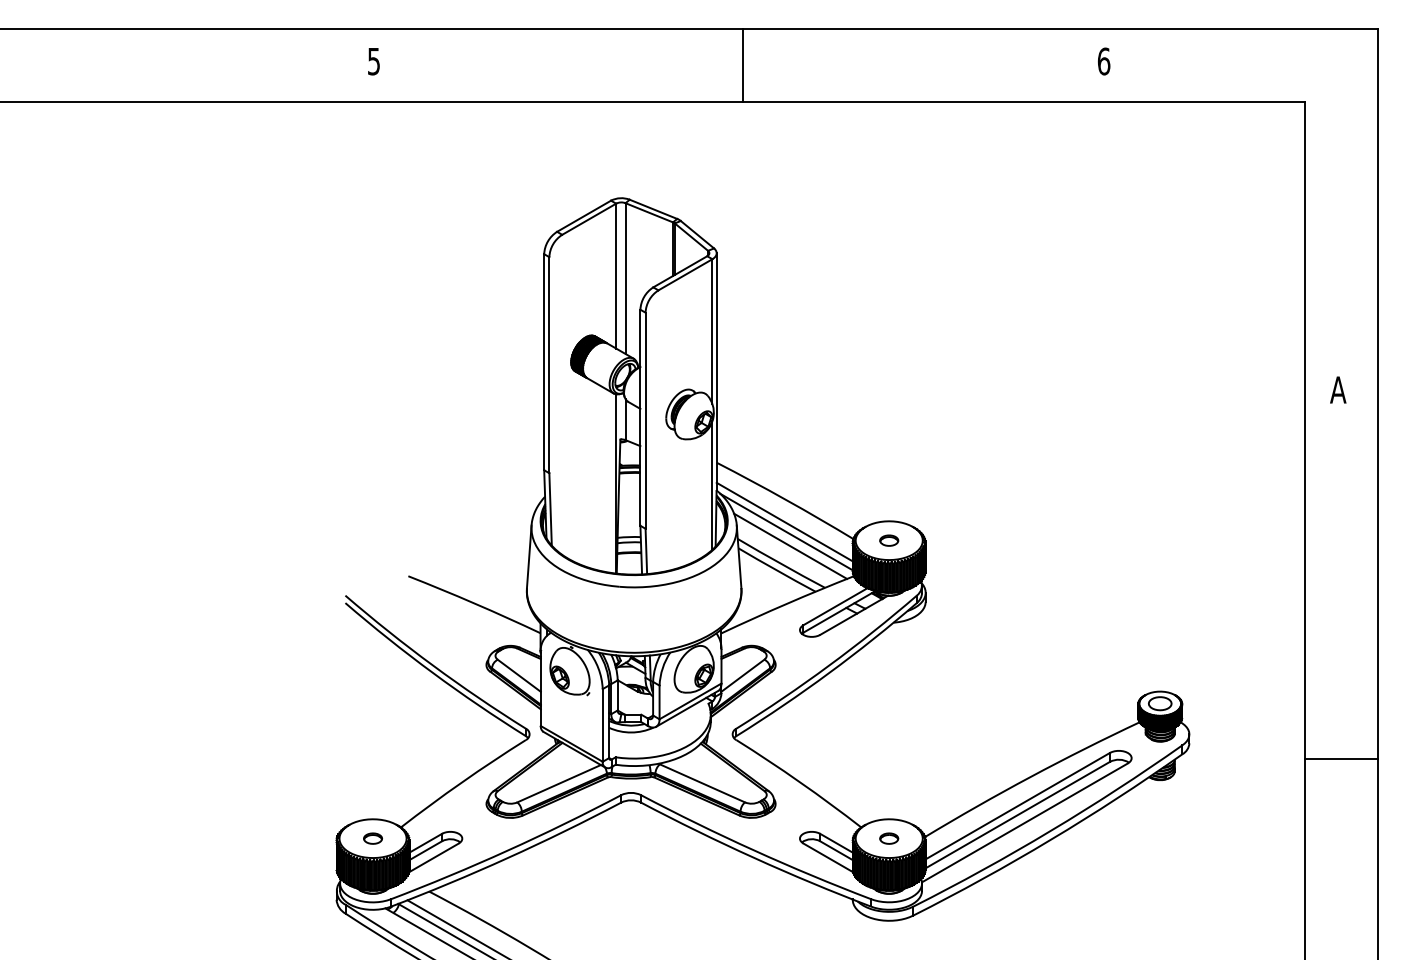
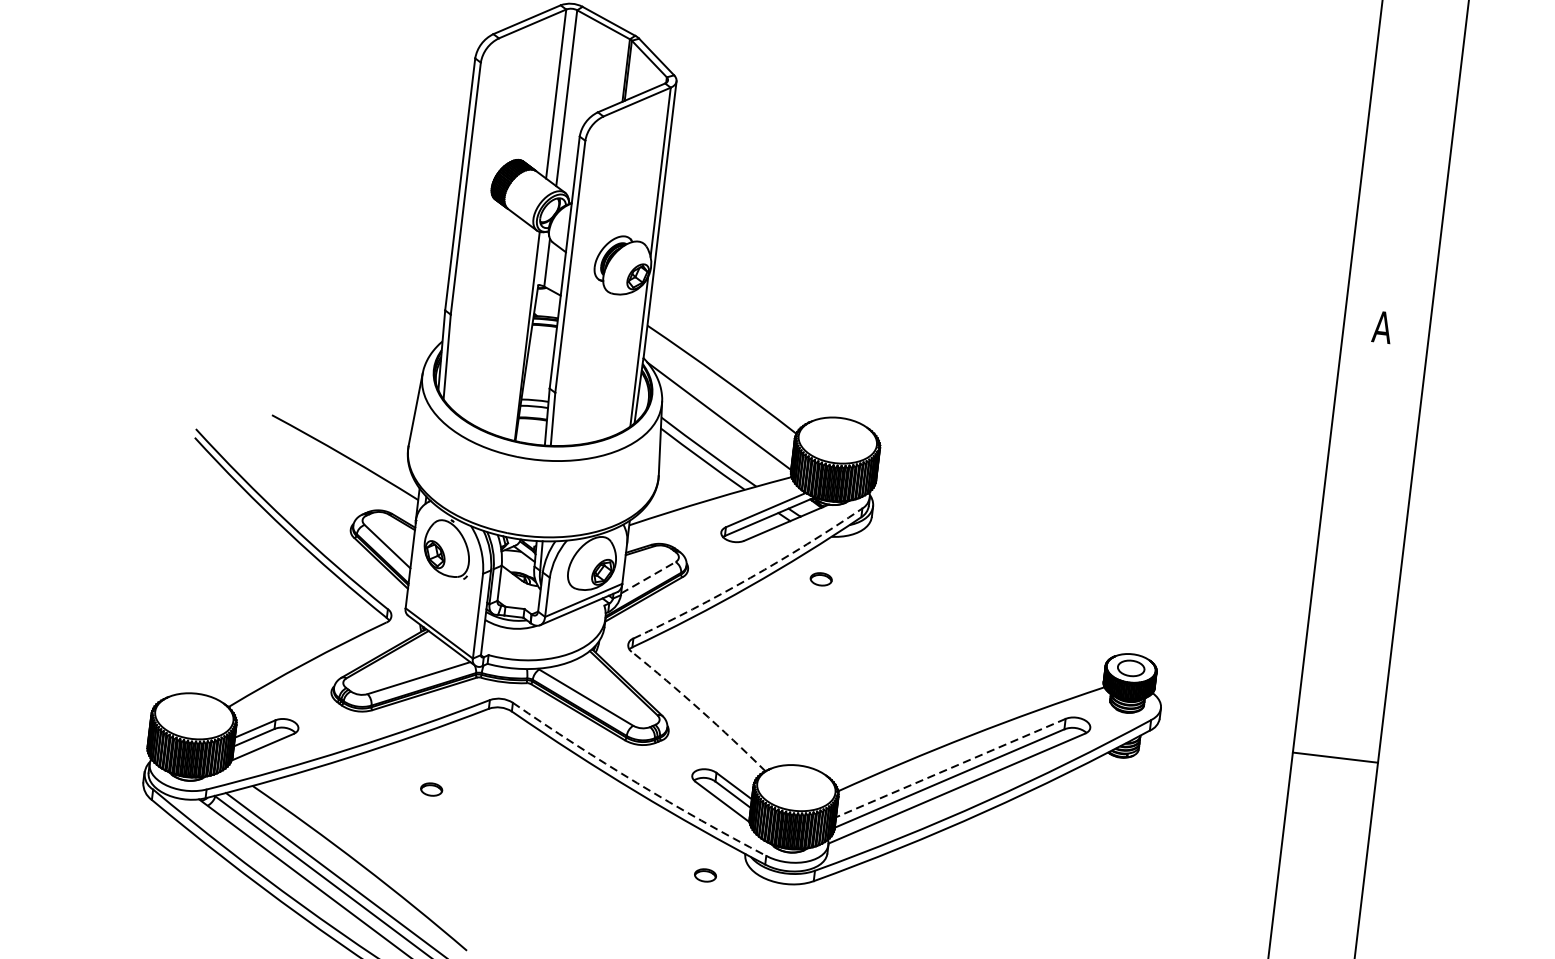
line: (784, 521) -> (718, 403), removed
part: (889, 540) -> (821, 579), moved
line: (790, 545) -> (721, 432), removed
arc: (829, 665) -> (750, 577), solid -> dashed
line: (742, 675) -> (647, 577), solid -> dashed
arc: (800, 782) -> (700, 710), solid -> dashed
line: (1017, 806) -> (950, 768), solid -> dashed
part: (372, 838) -> (431, 789), moved
part: (889, 838) -> (705, 875), moved
arc: (754, 850) -> (637, 783), solid -> dashed

